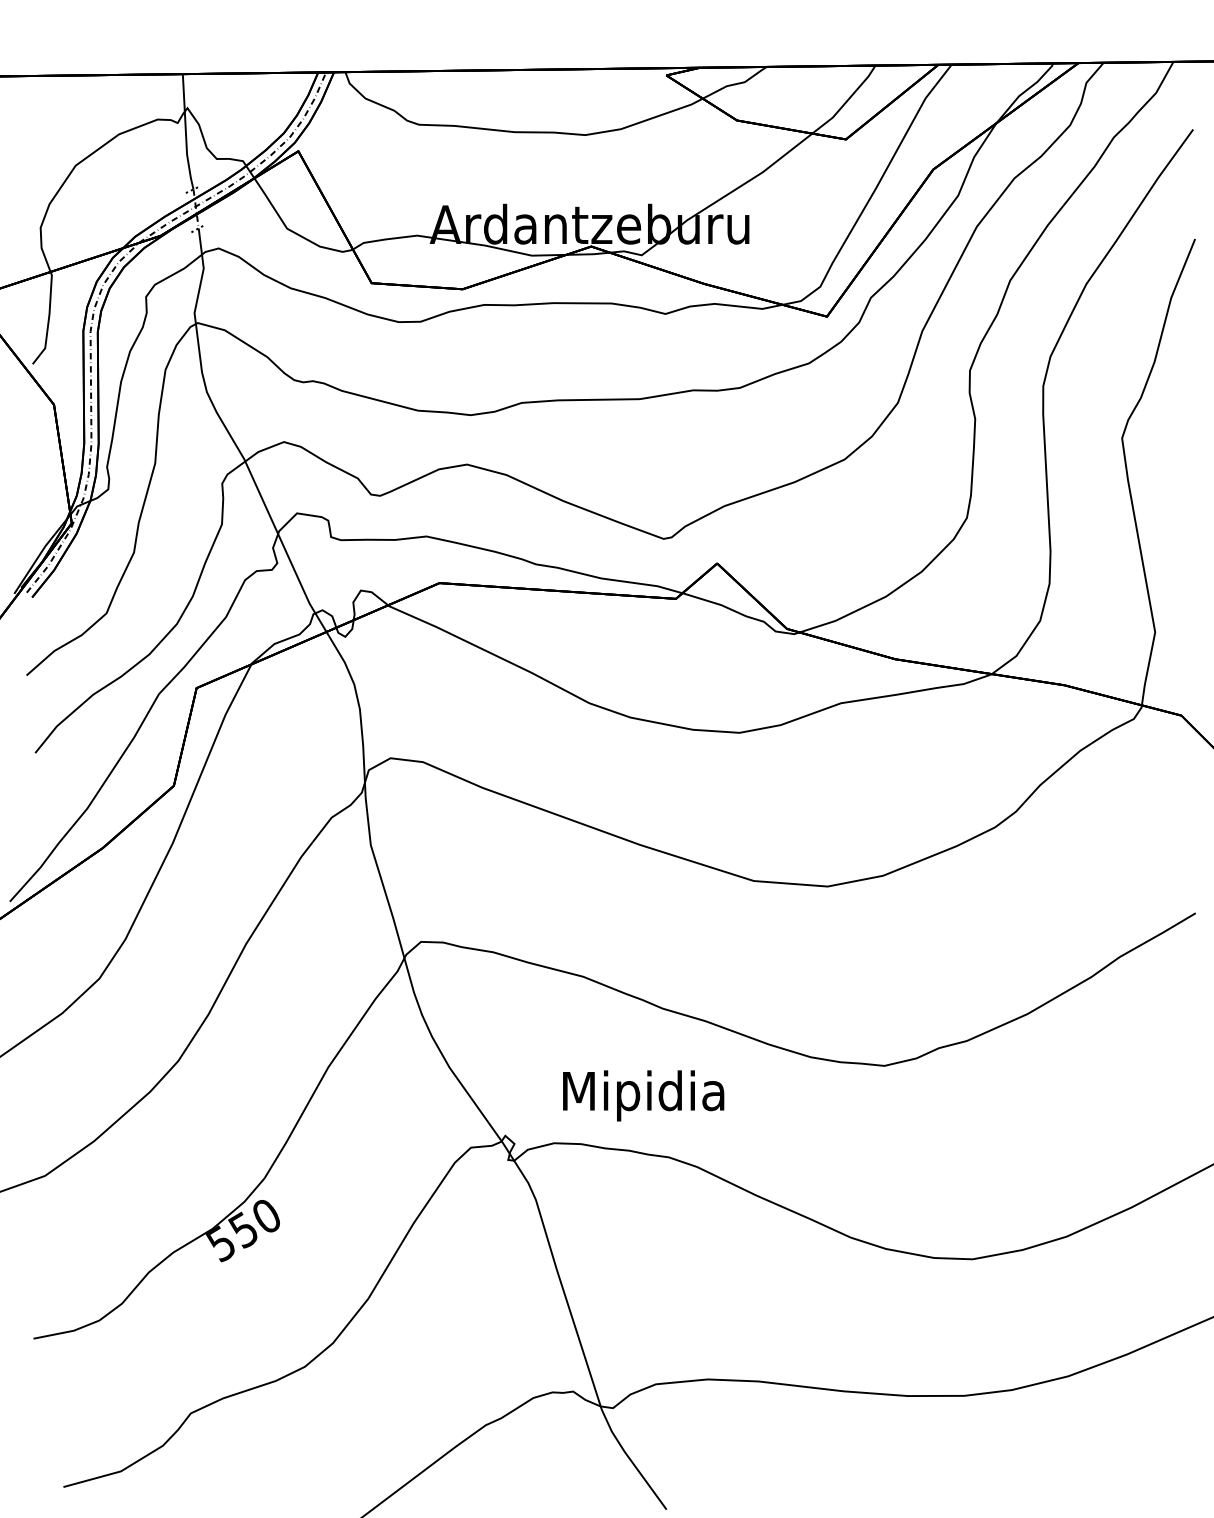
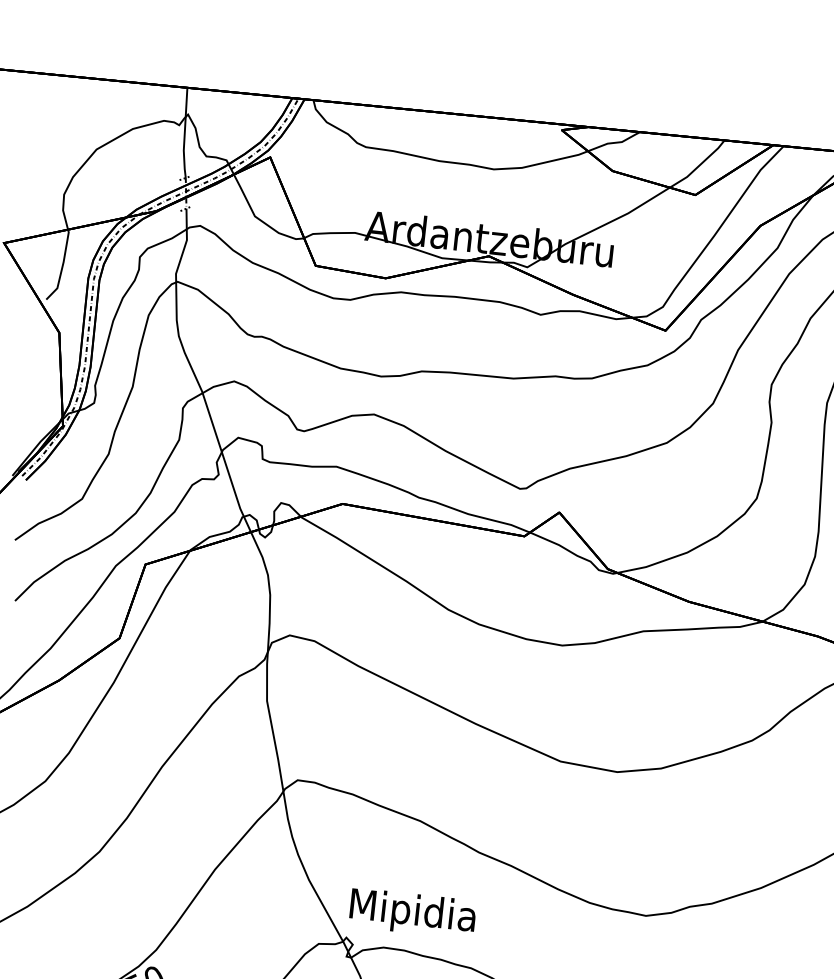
text: (643, 1095) -> (412, 913), moved

